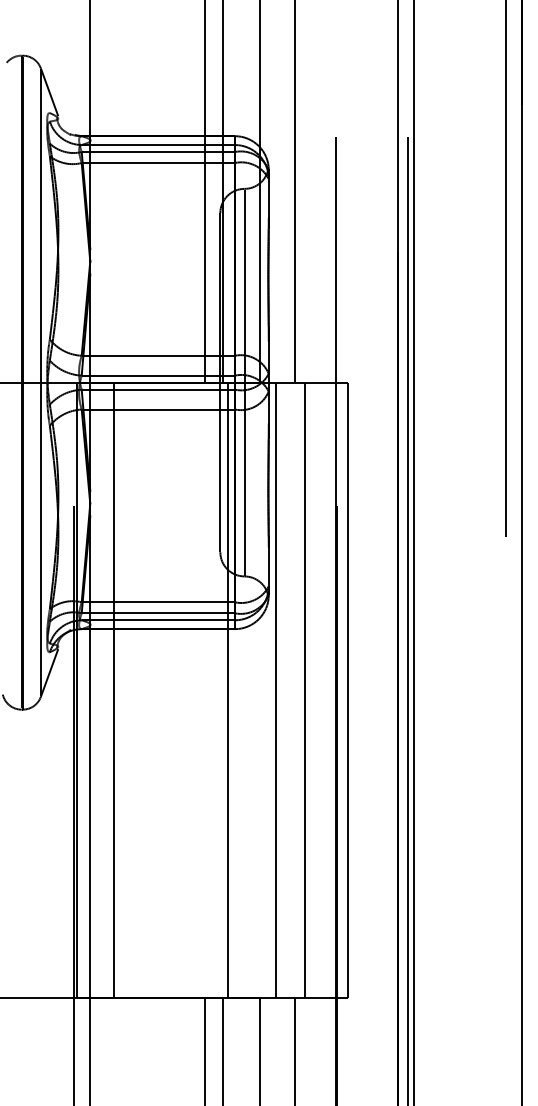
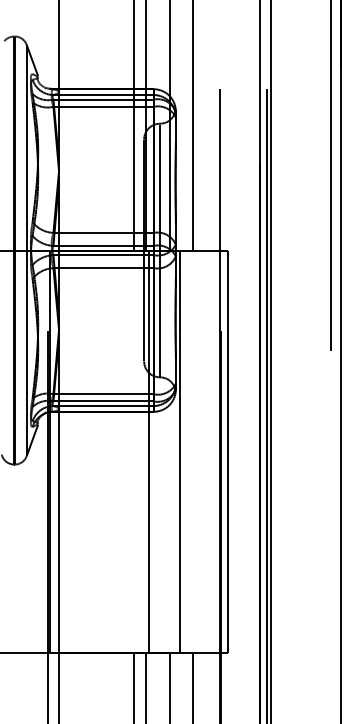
line: (113, 689) -> (74, 451), removed
line: (304, 689) -> (199, 451), removed

